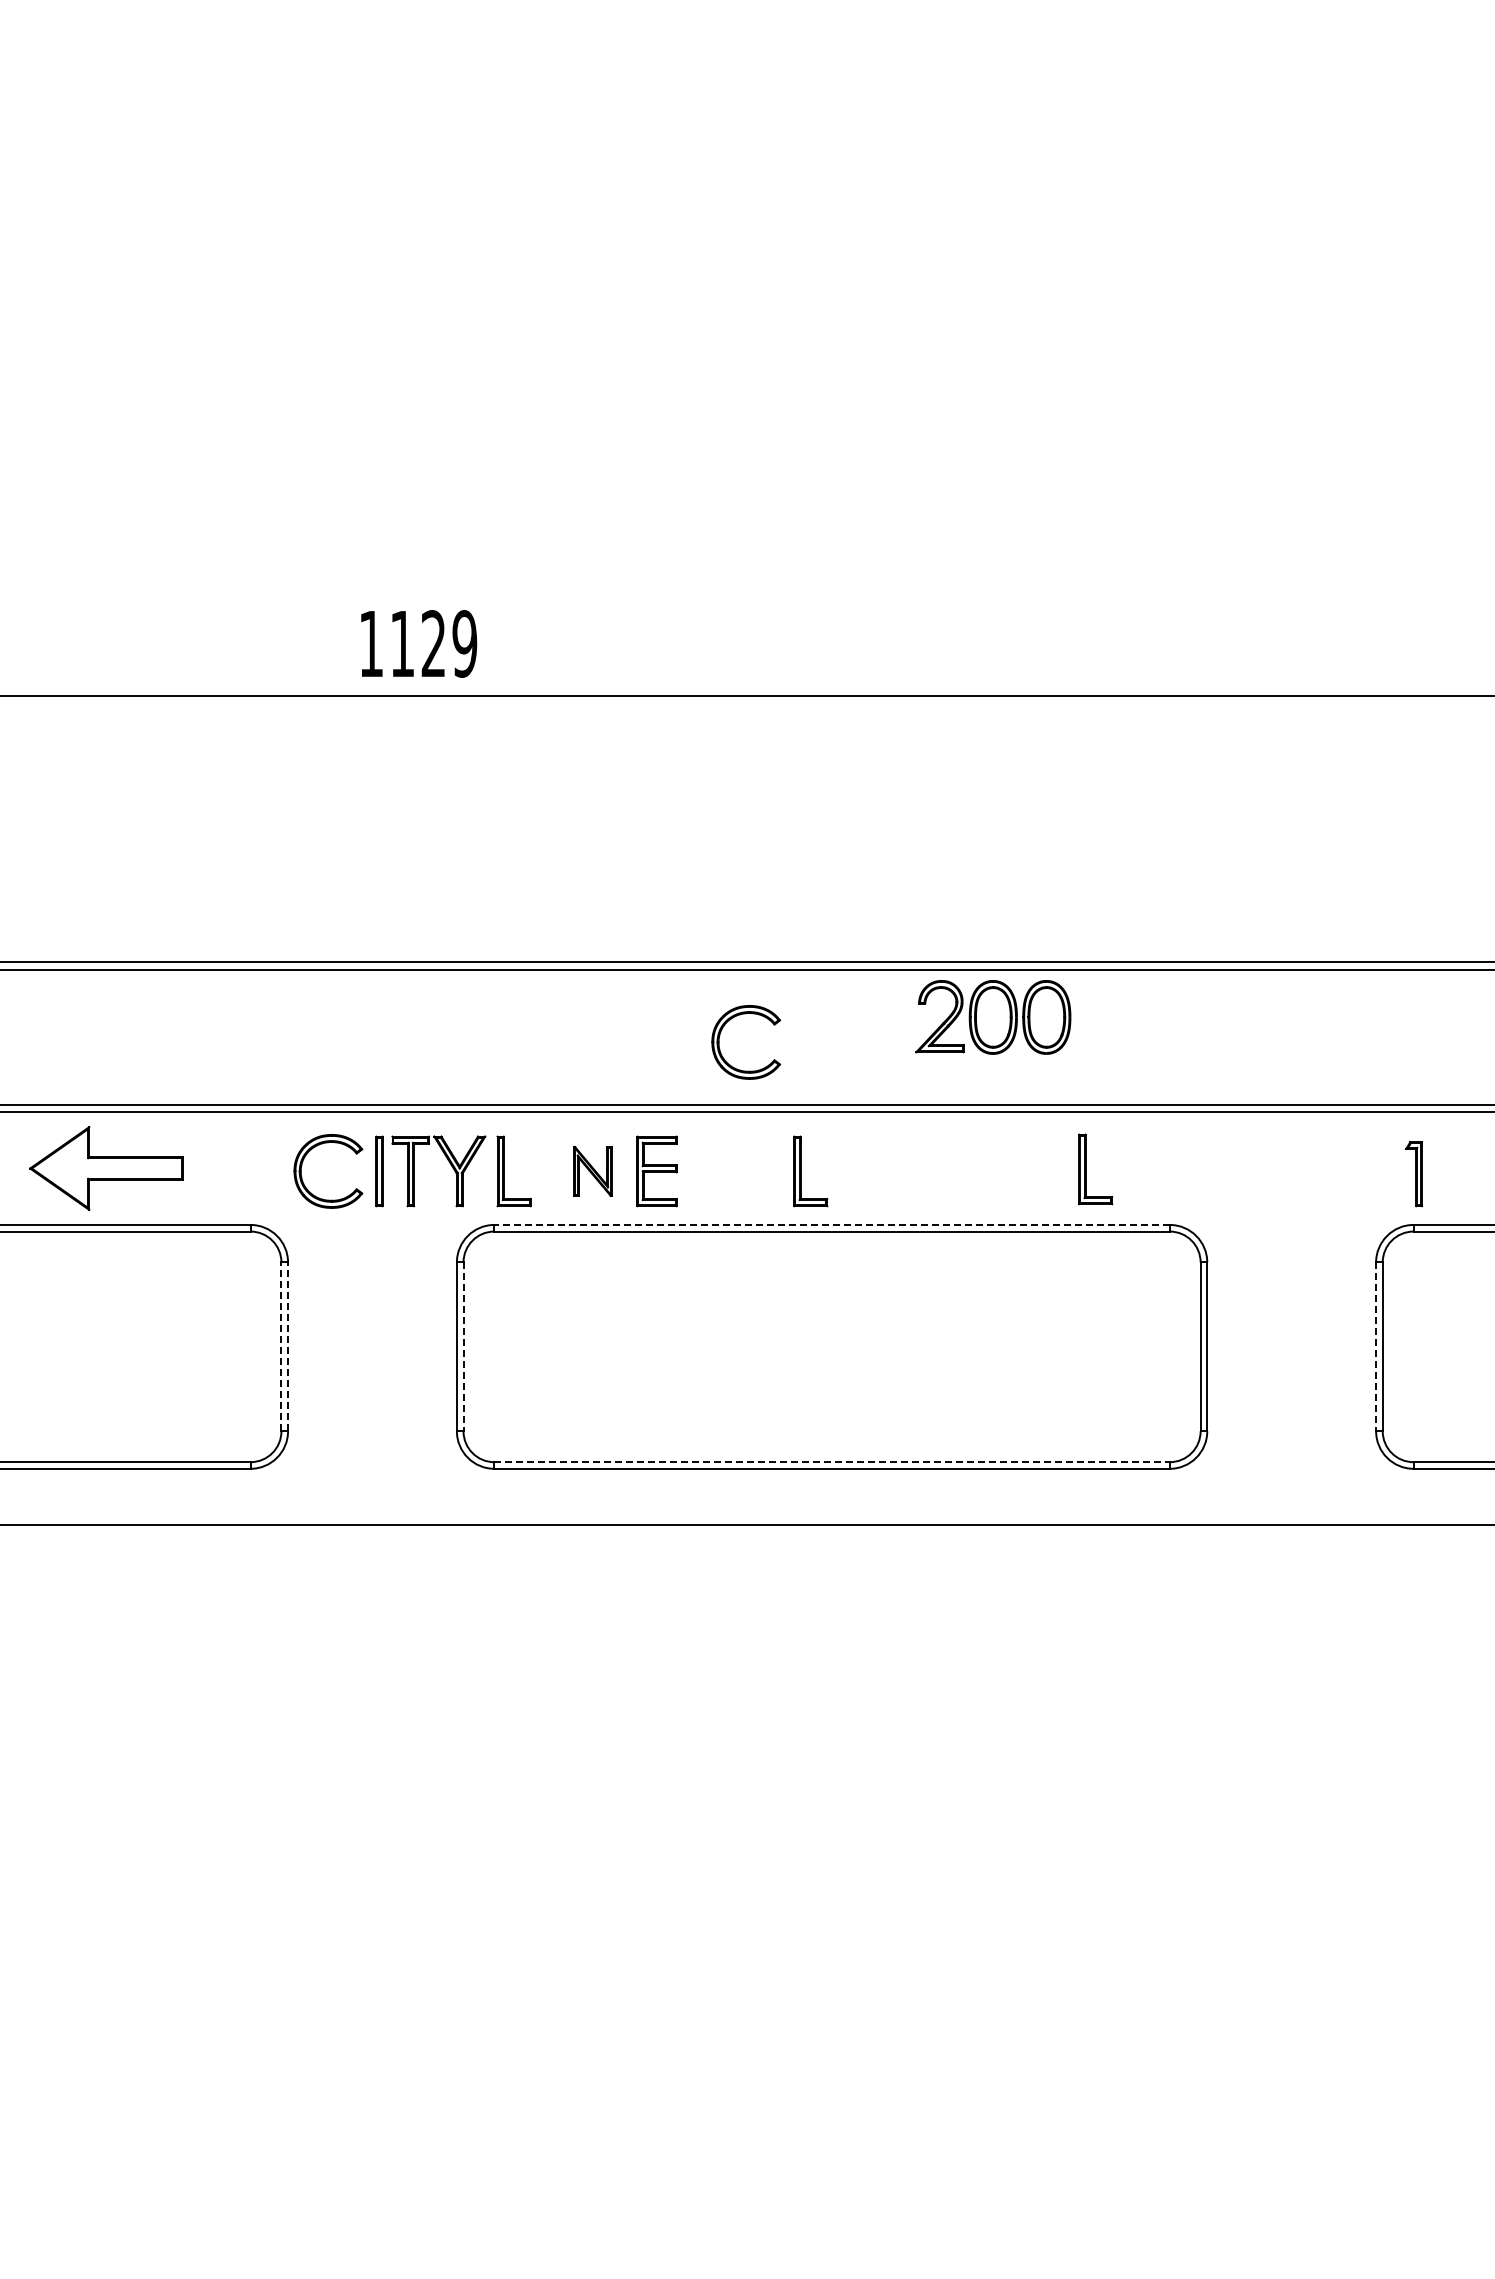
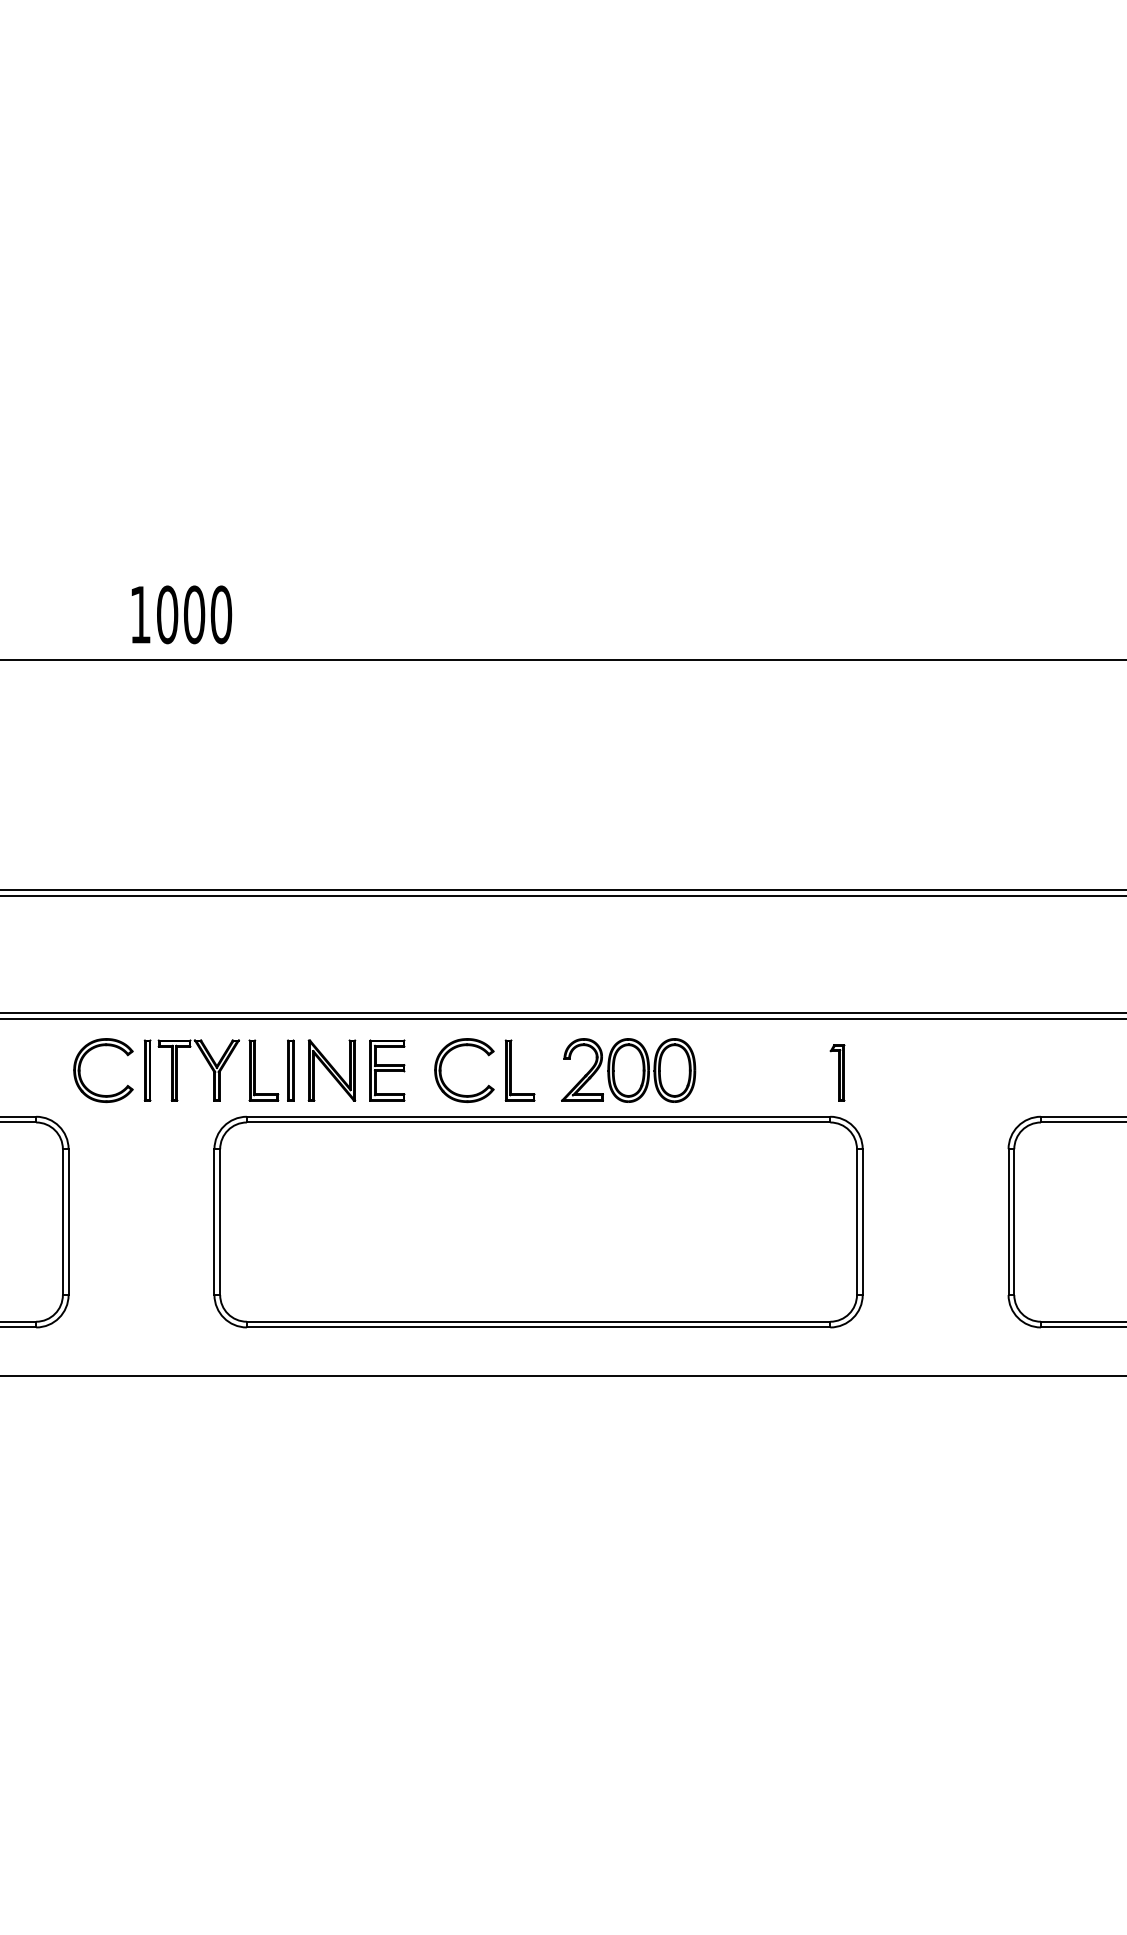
text: (433, 643) -> (194, 614), 1129 -> 1000
part: (993, 1017) -> (628, 1070), moved
part: (723, 1028) -> (444, 1058), moved
part: (1086, 1169) -> (758, 1068), removed
part: (545, 1171) -> (291, 1070), added
part: (592, 1171) -> (331, 1070), size x1.43
part: (1413, 1174) -> (837, 1073), moved
line: (832, 1224) -> (538, 1116), dashed -> solid
line: (281, 1346) -> (62, 1221), dashed -> solid
line: (288, 1346) -> (68, 1221), dashed -> solid
line: (463, 1347) -> (220, 1222), dashed -> solid
line: (1376, 1347) -> (1008, 1222), dashed -> solid
line: (832, 1462) -> (538, 1322), dashed -> solid

